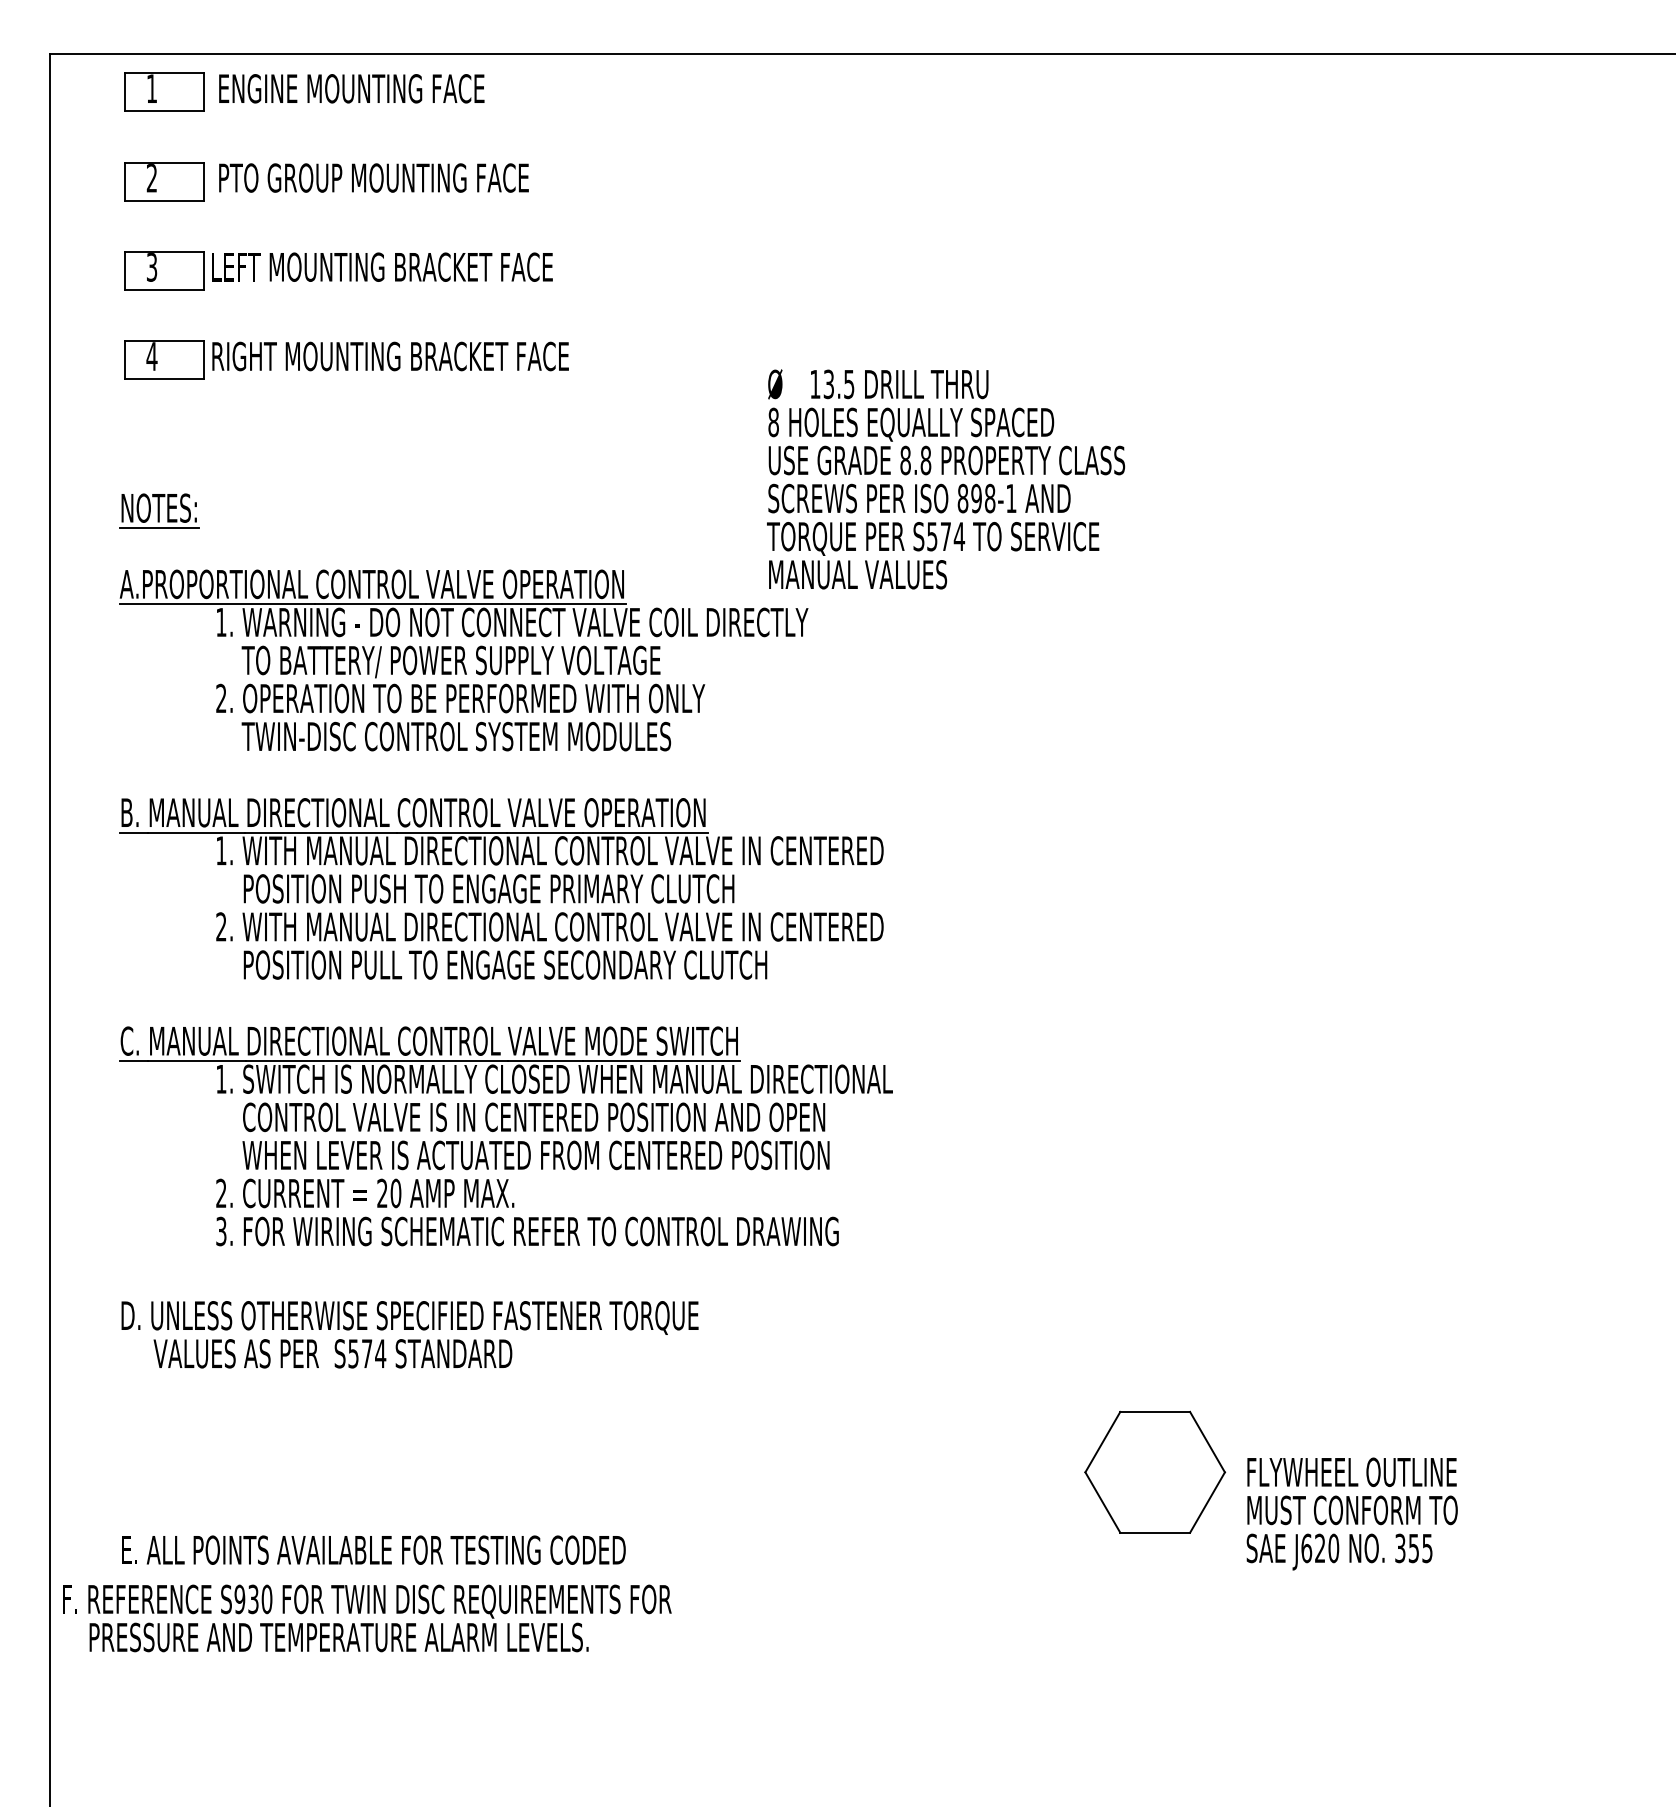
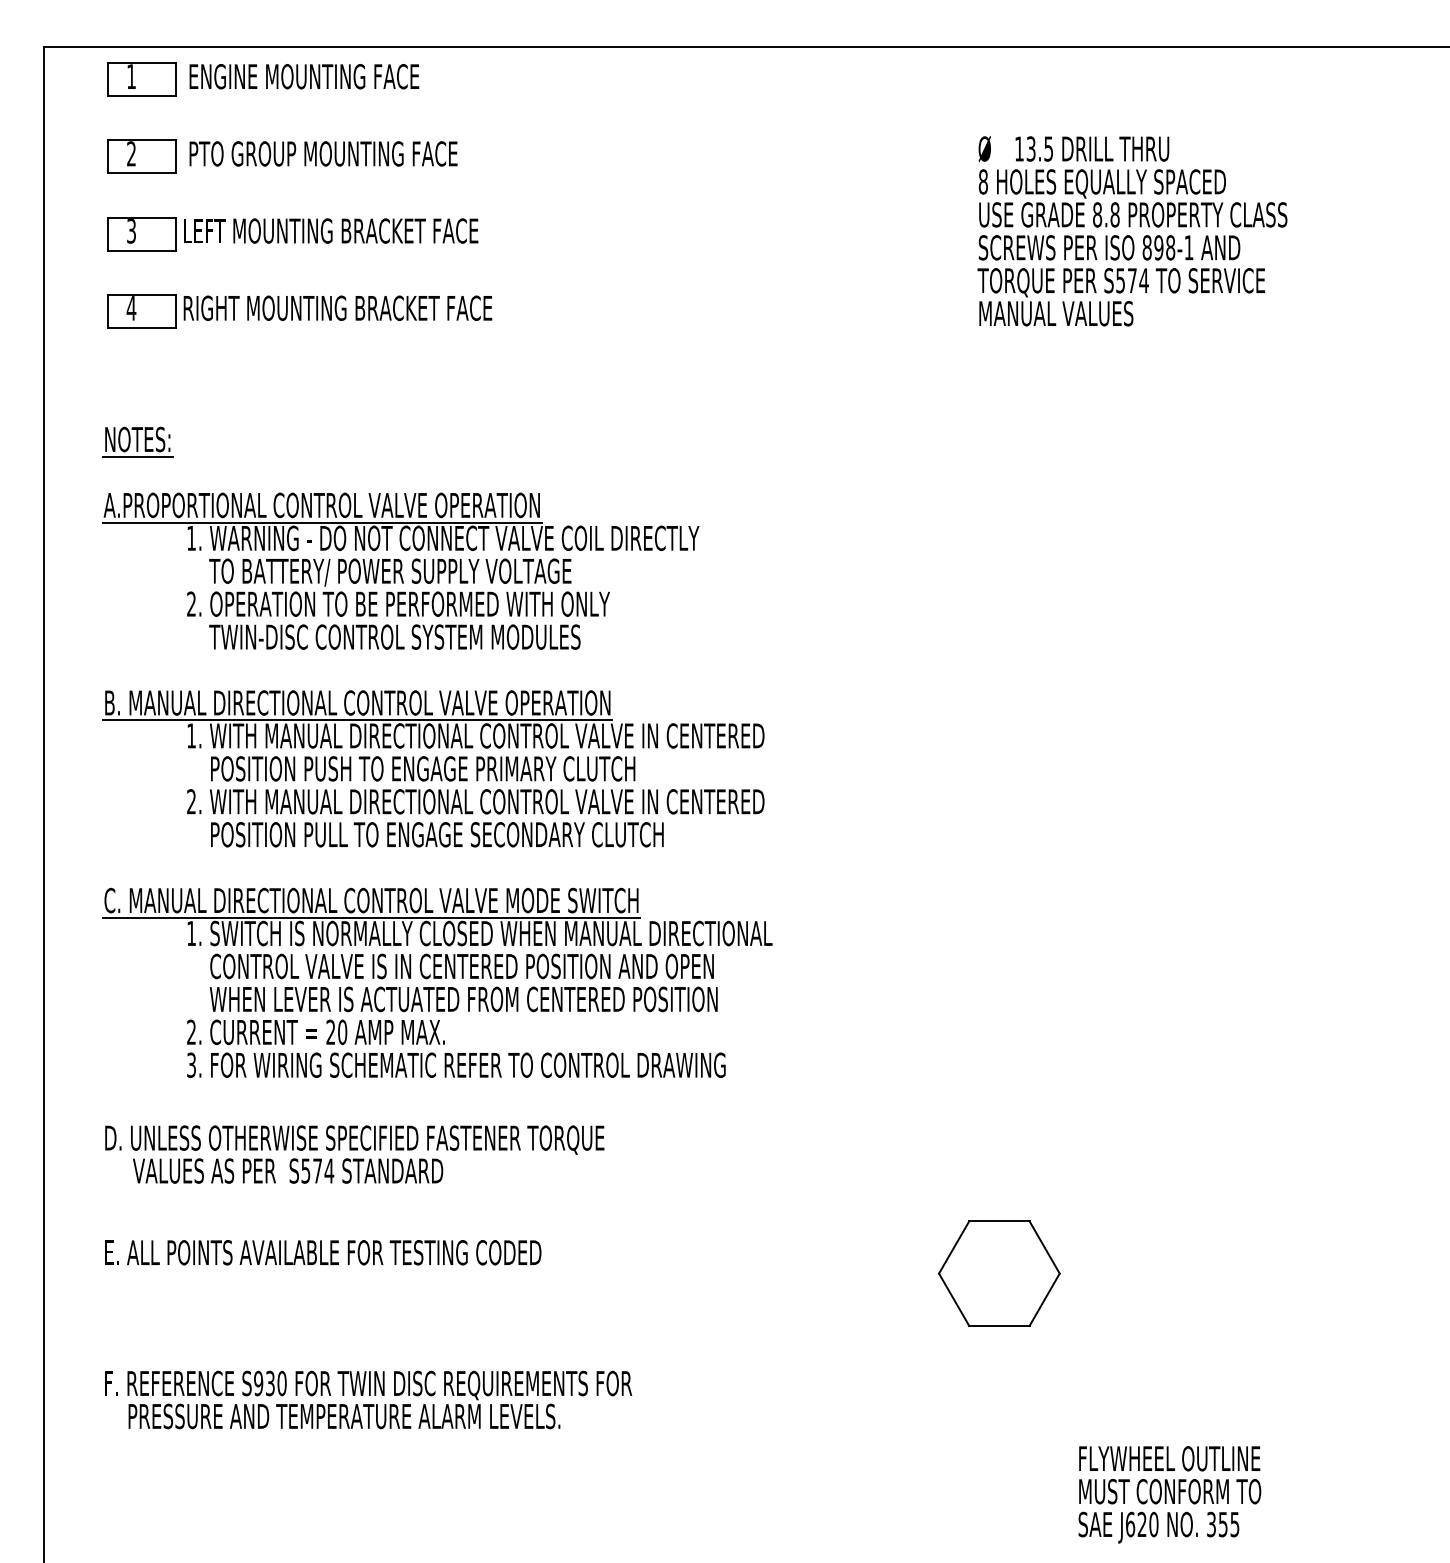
text: (946, 479) -> (1132, 231), moved
text: (1351, 1513) -> (1169, 1494), moved
text: (373, 1549) -> (323, 1252), moved
text: (367, 1618) -> (369, 1400), moved

